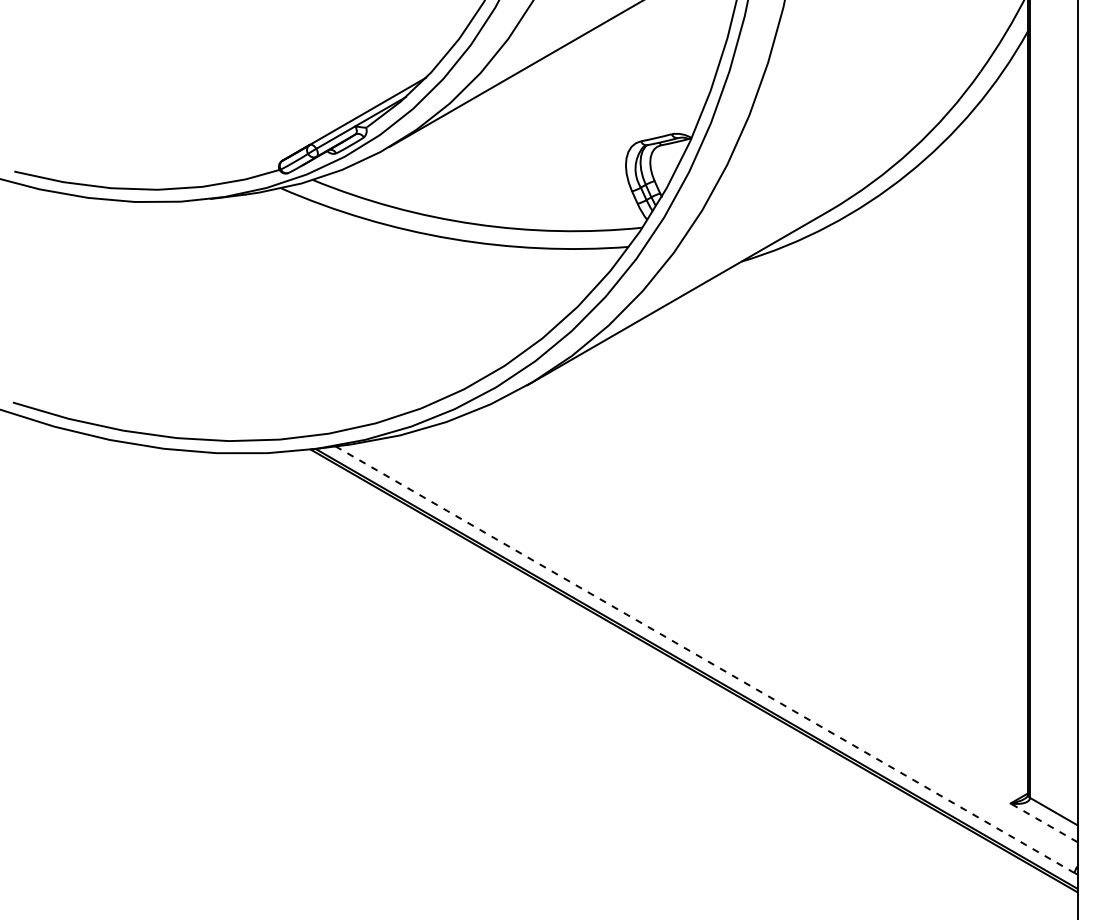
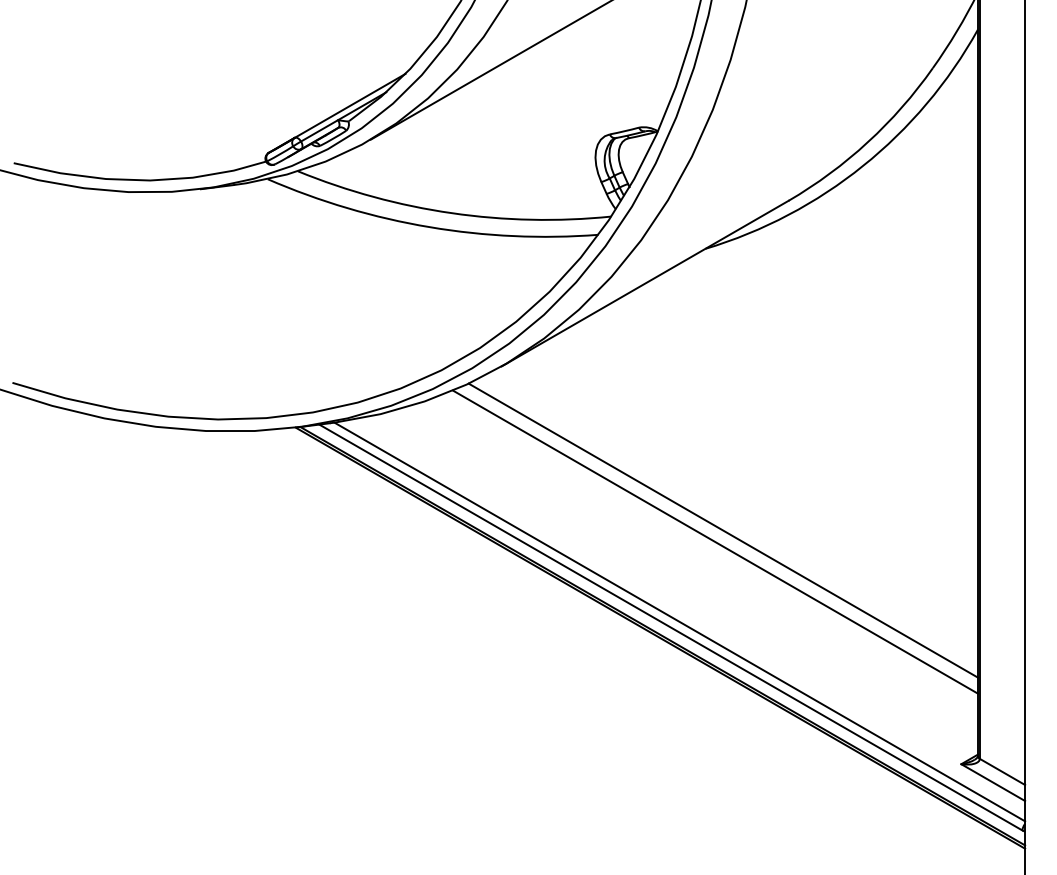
line: (760, 557) -> (723, 530), added
line: (752, 569) -> (715, 541), added
line: (714, 653) -> (679, 621), added
line: (705, 659) -> (671, 627), dashed -> solid
line: (1044, 822) -> (993, 782), dashed -> solid

